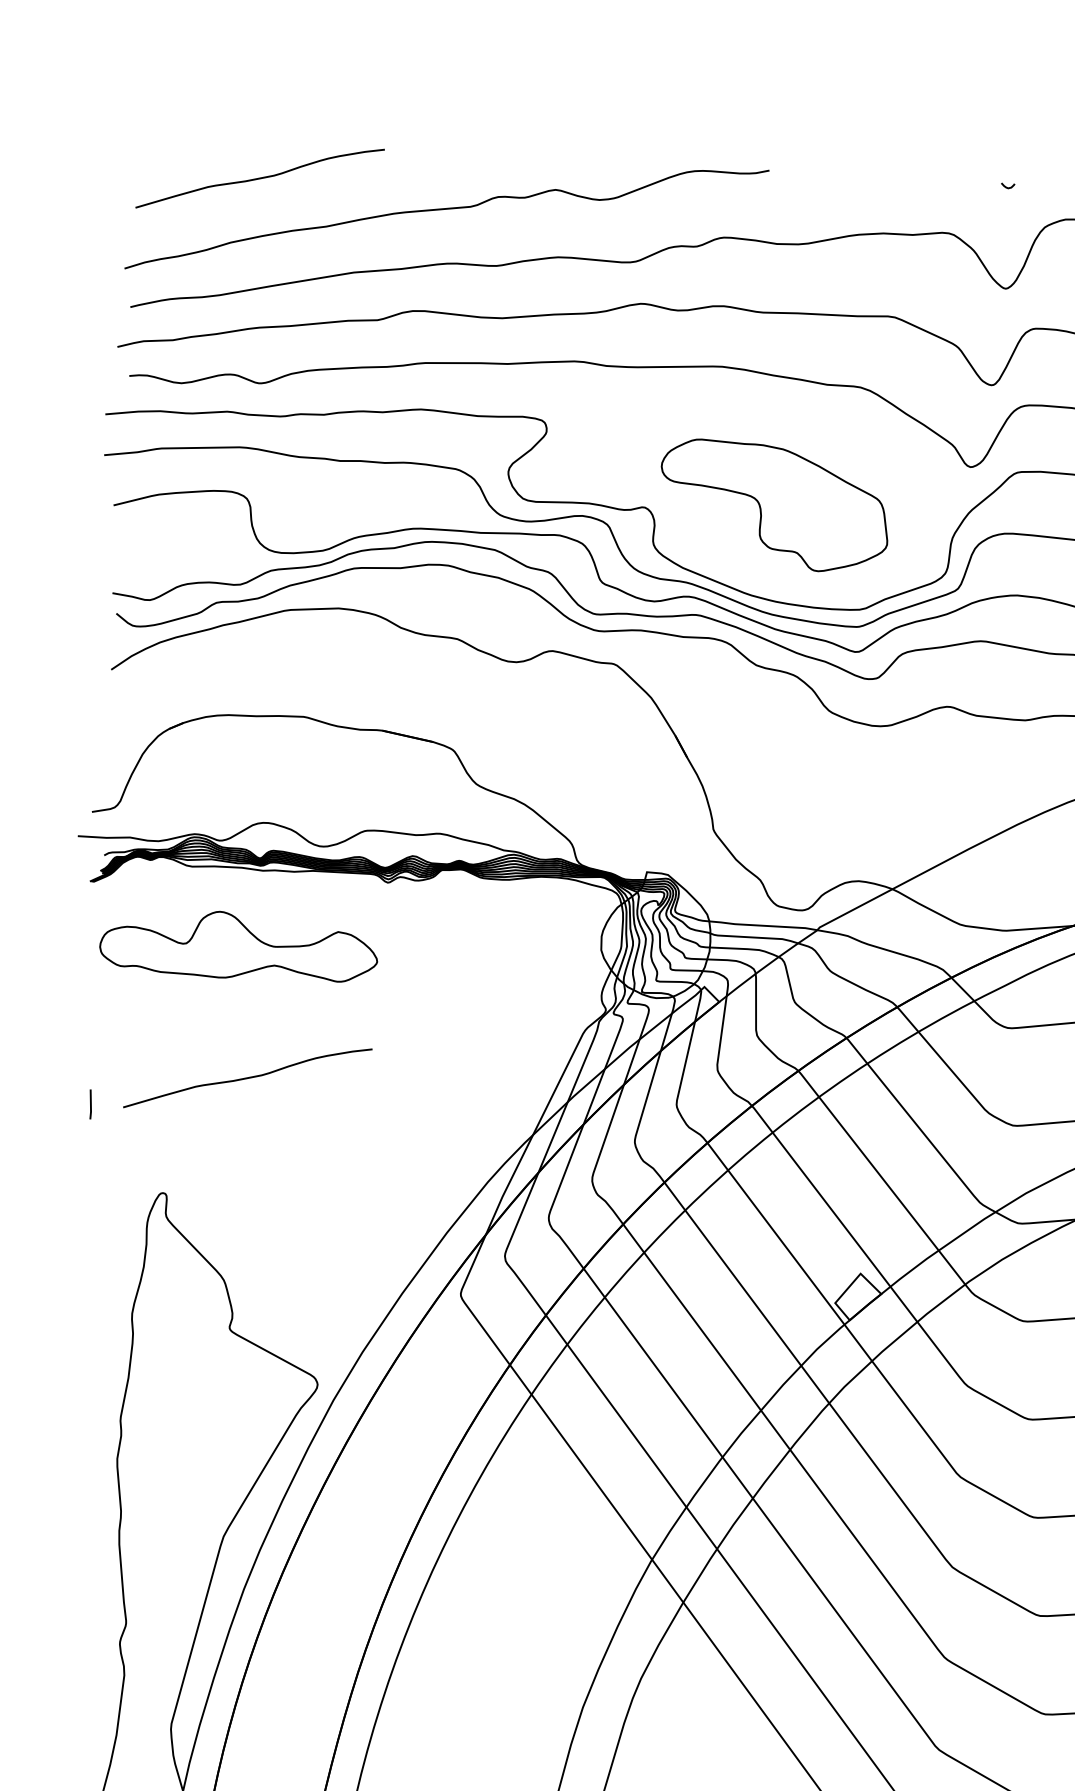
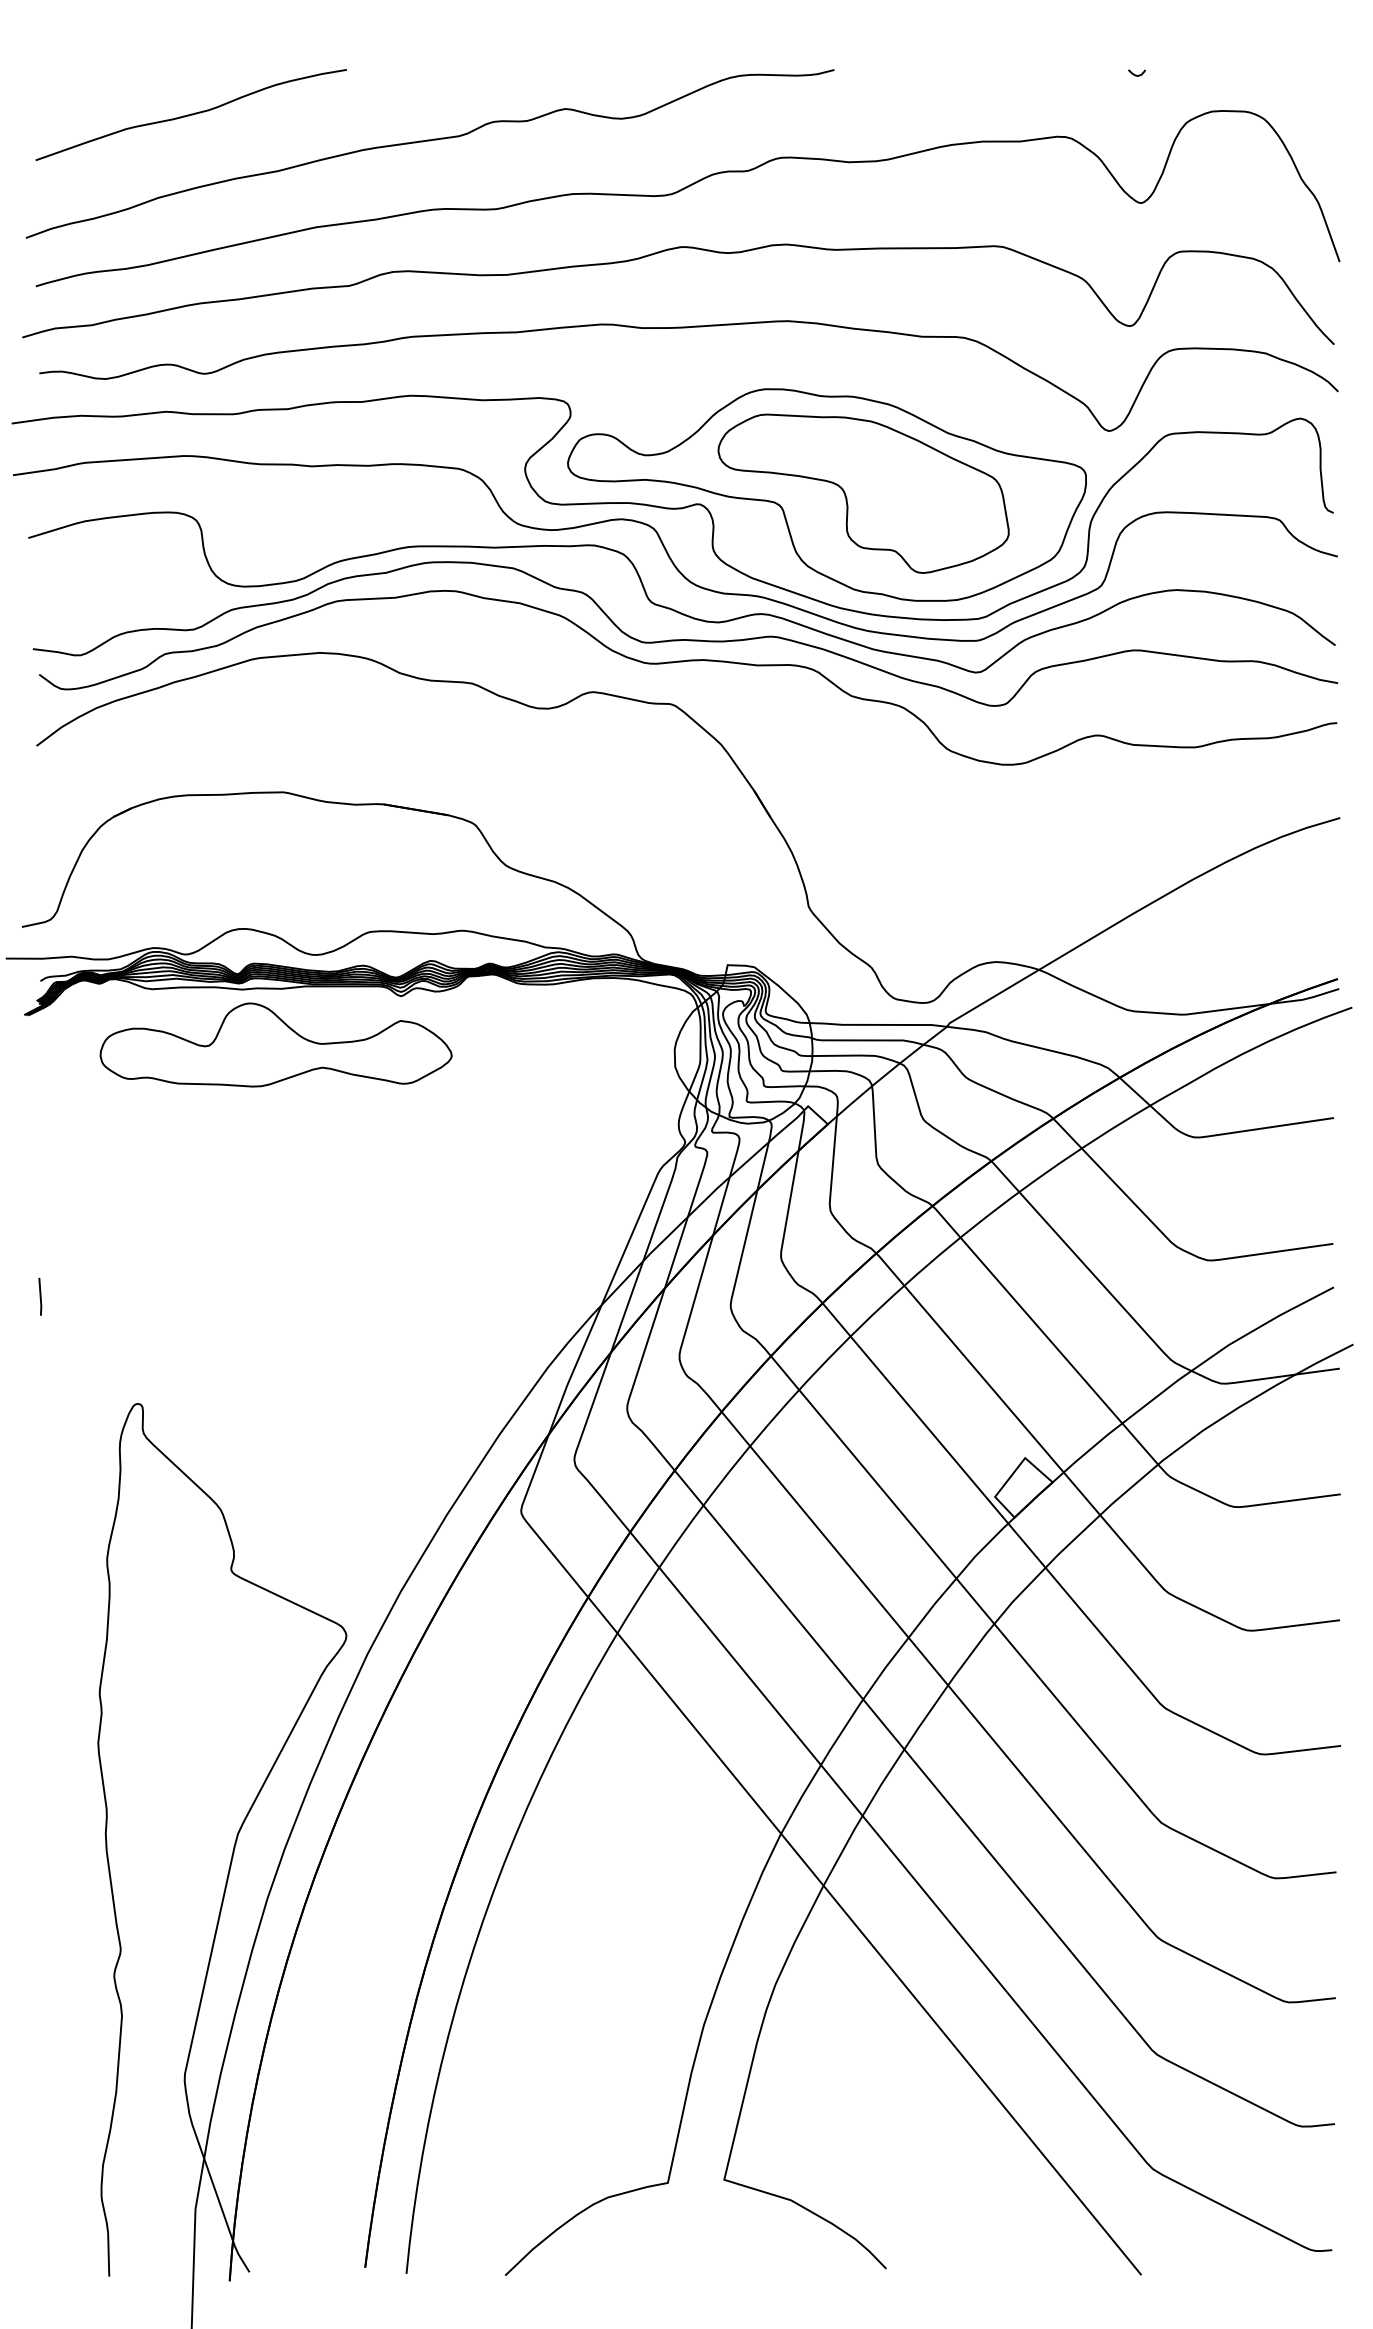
part: (745, 505) -> (826, 494), added
part: (238, 945) -> (275, 1044), moved
curve: (247, 1078) -> (236, 1253), removed

